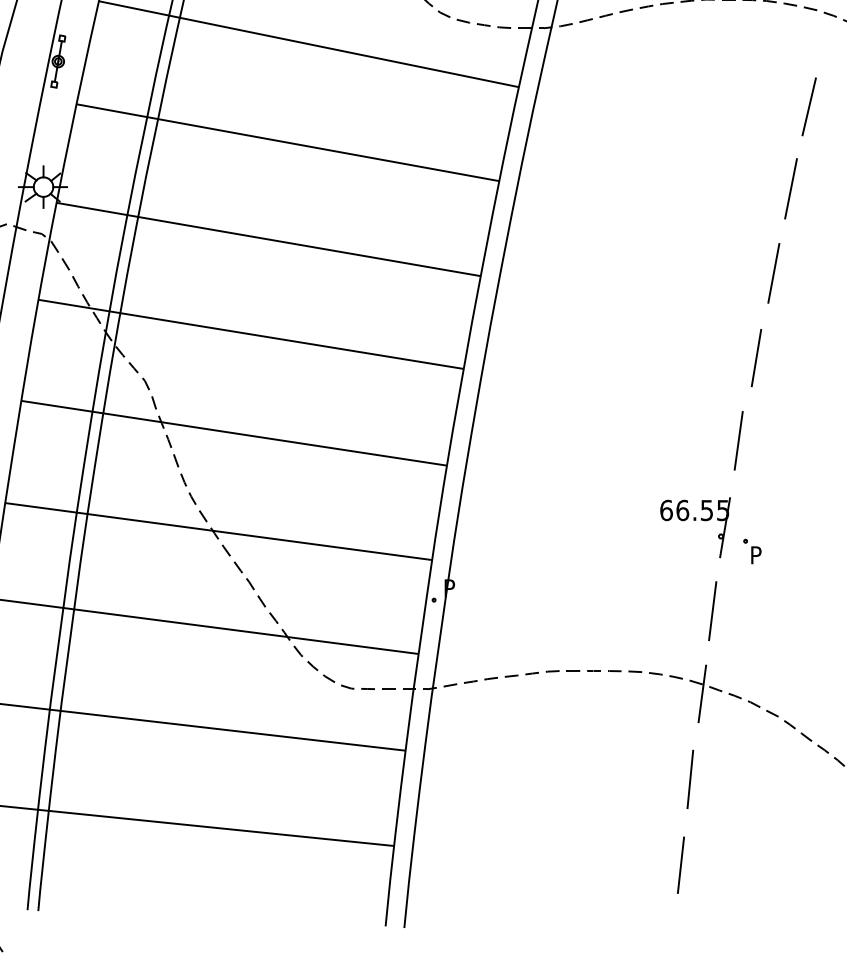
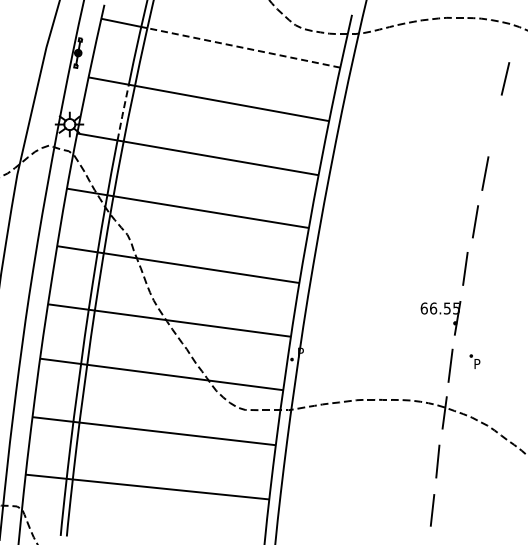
line: (348, 51) -> (243, 47), solid -> dashed
line: (137, 165) -> (123, 112), solid -> dashed
line: (791, 188) -> (495, 125), removed
part: (751, 550) -> (474, 361), moved

